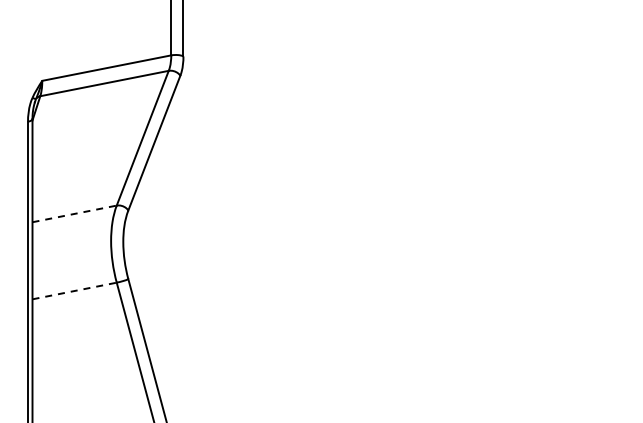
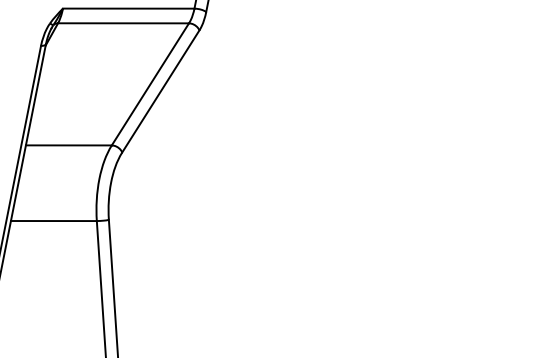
line: (74, 213) -> (68, 144), dashed -> solid
line: (74, 291) -> (53, 221), dashed -> solid

